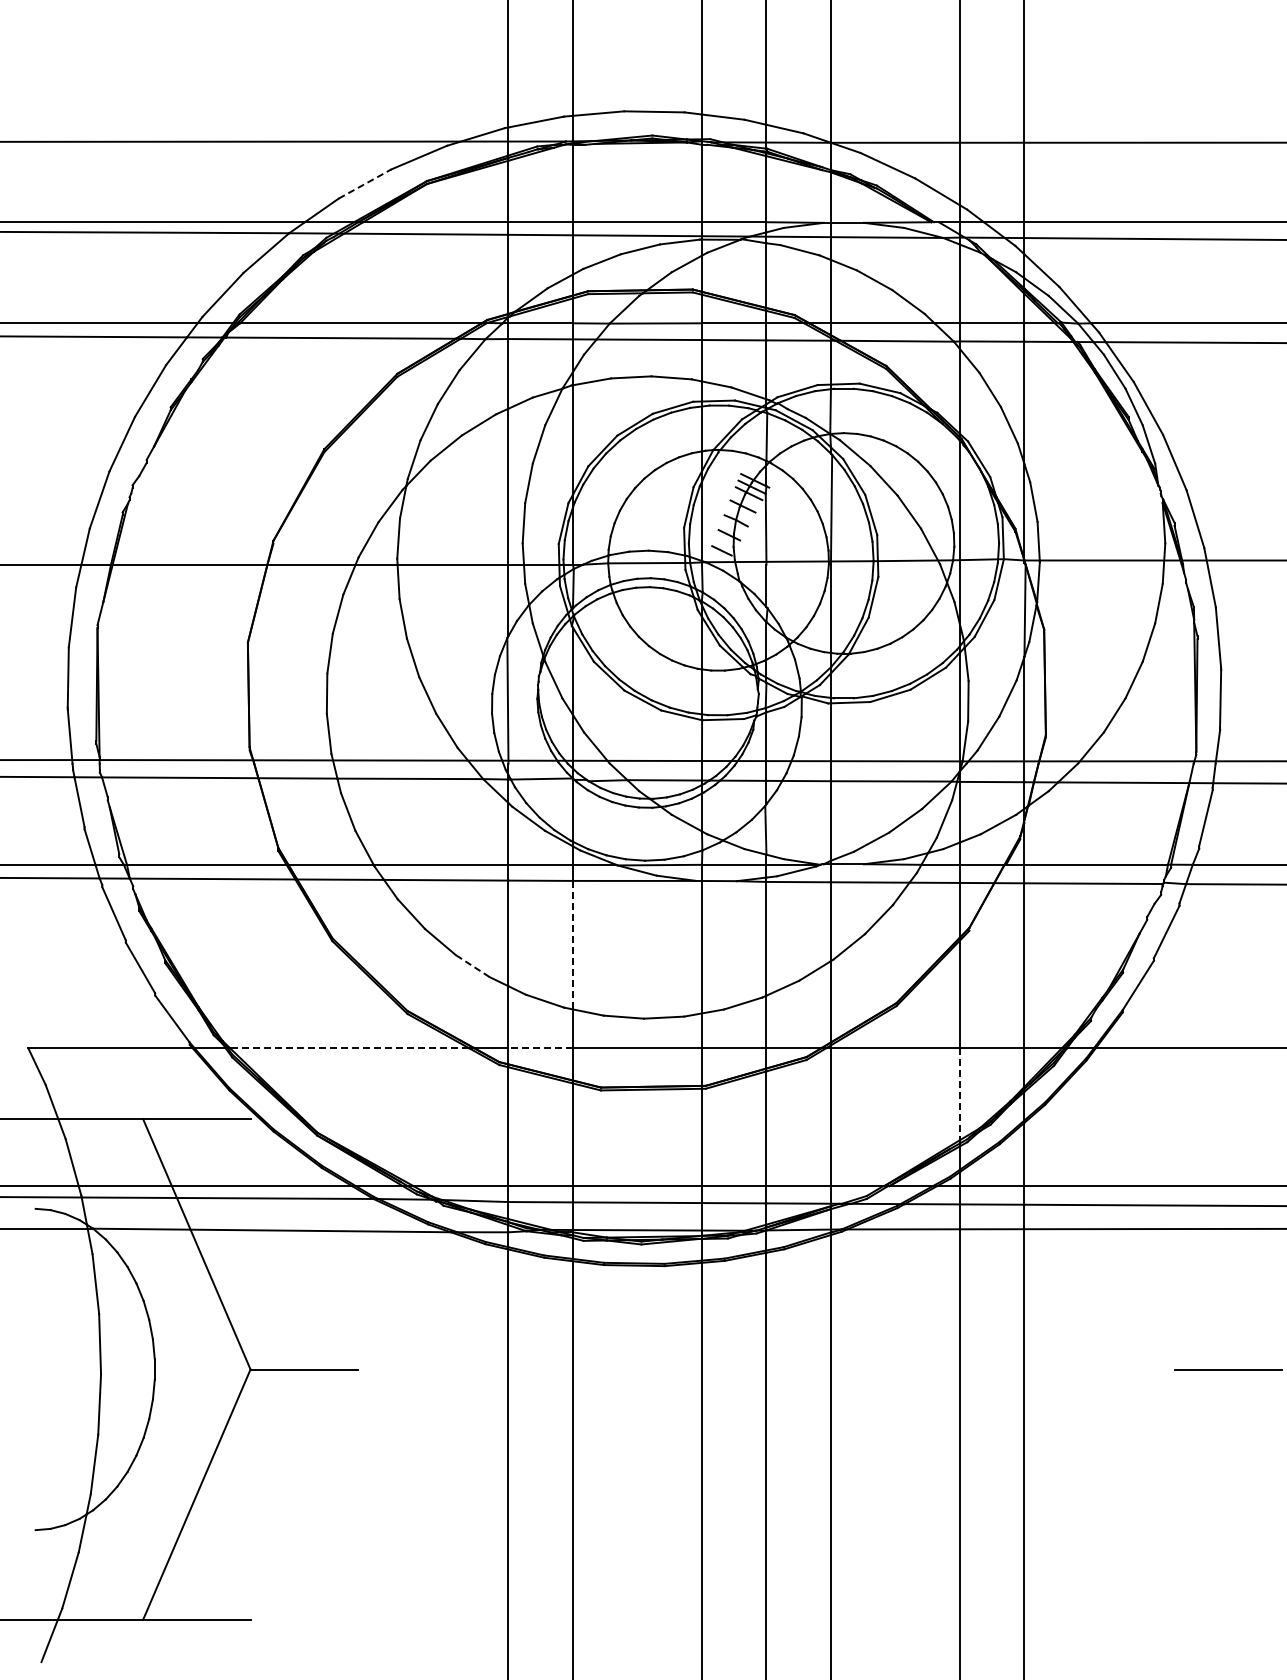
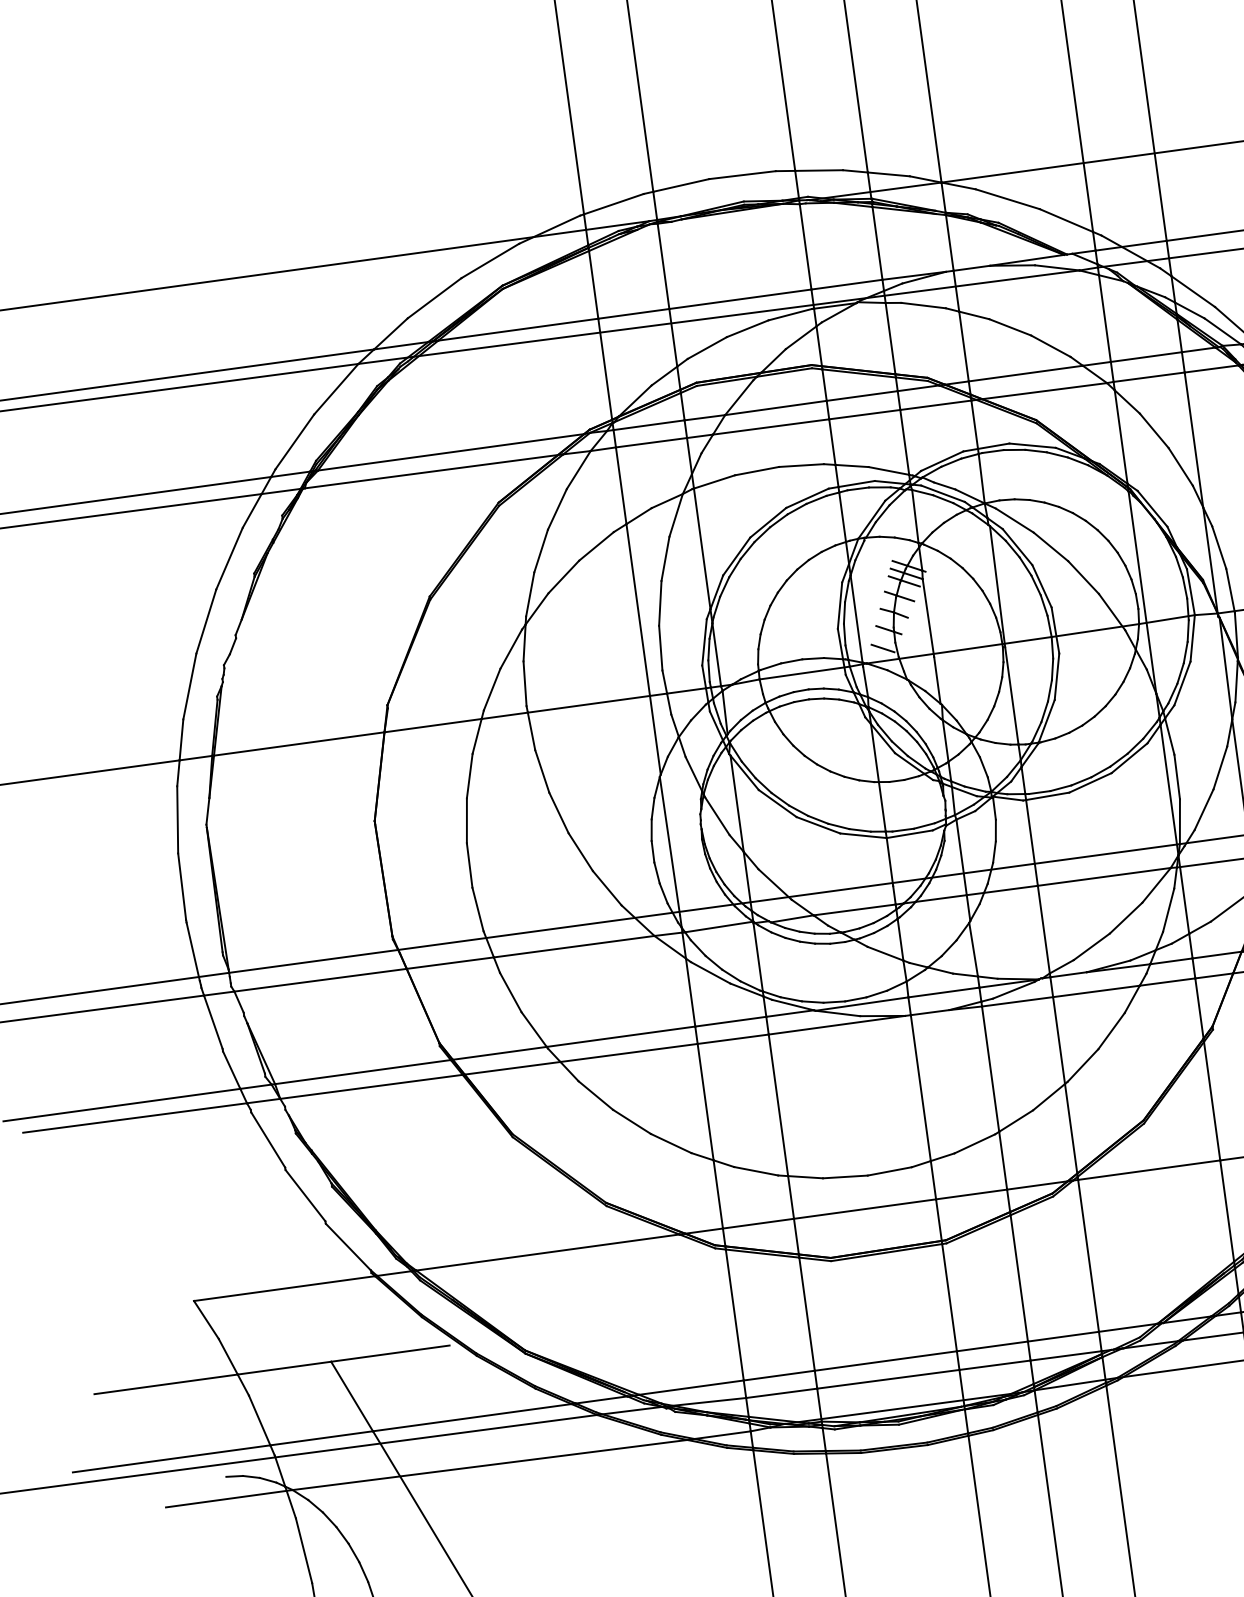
line: (365, 183) -> (434, 297), dashed -> solid
line: (572, 944) -> (777, 1104), dashed -> solid
line: (472, 965) -> (670, 1142), dashed -> solid
line: (349, 1048) -> (547, 1252), dashed -> solid
line: (540, 1048) -> (758, 1224), dashed -> solid
line: (959, 1094) -> (1226, 1211), dashed -> solid

